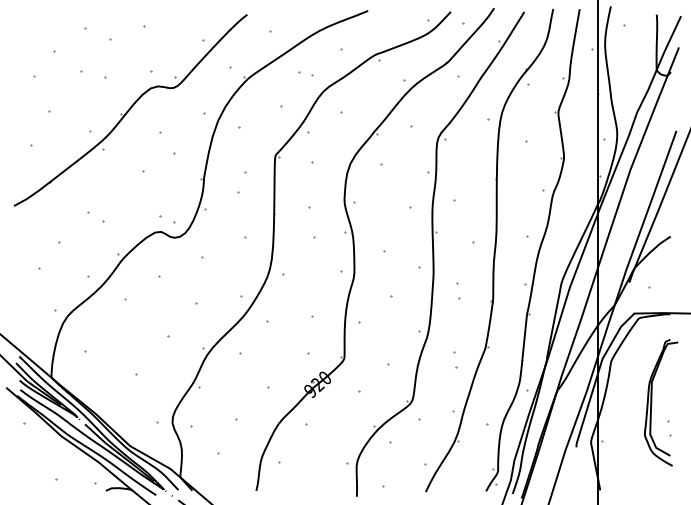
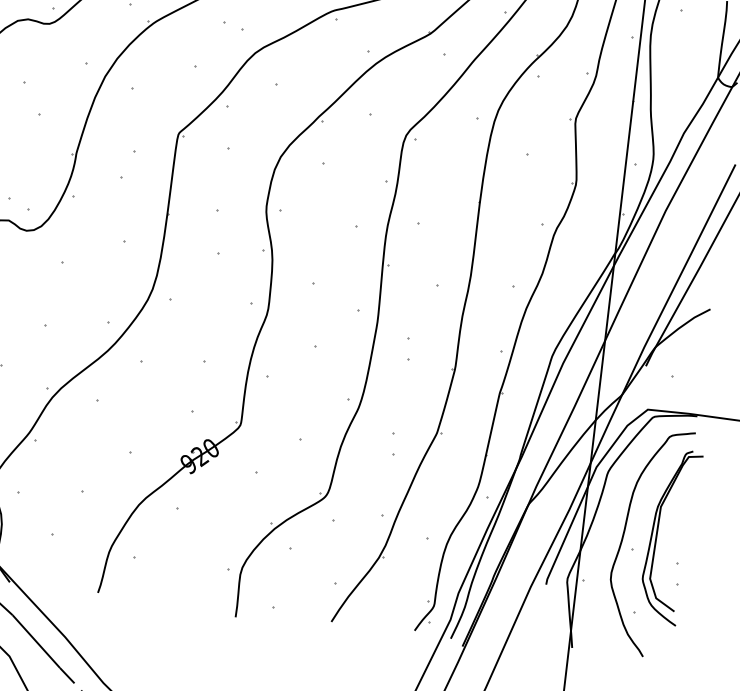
part: (636, 415) -> (634, 550), added

